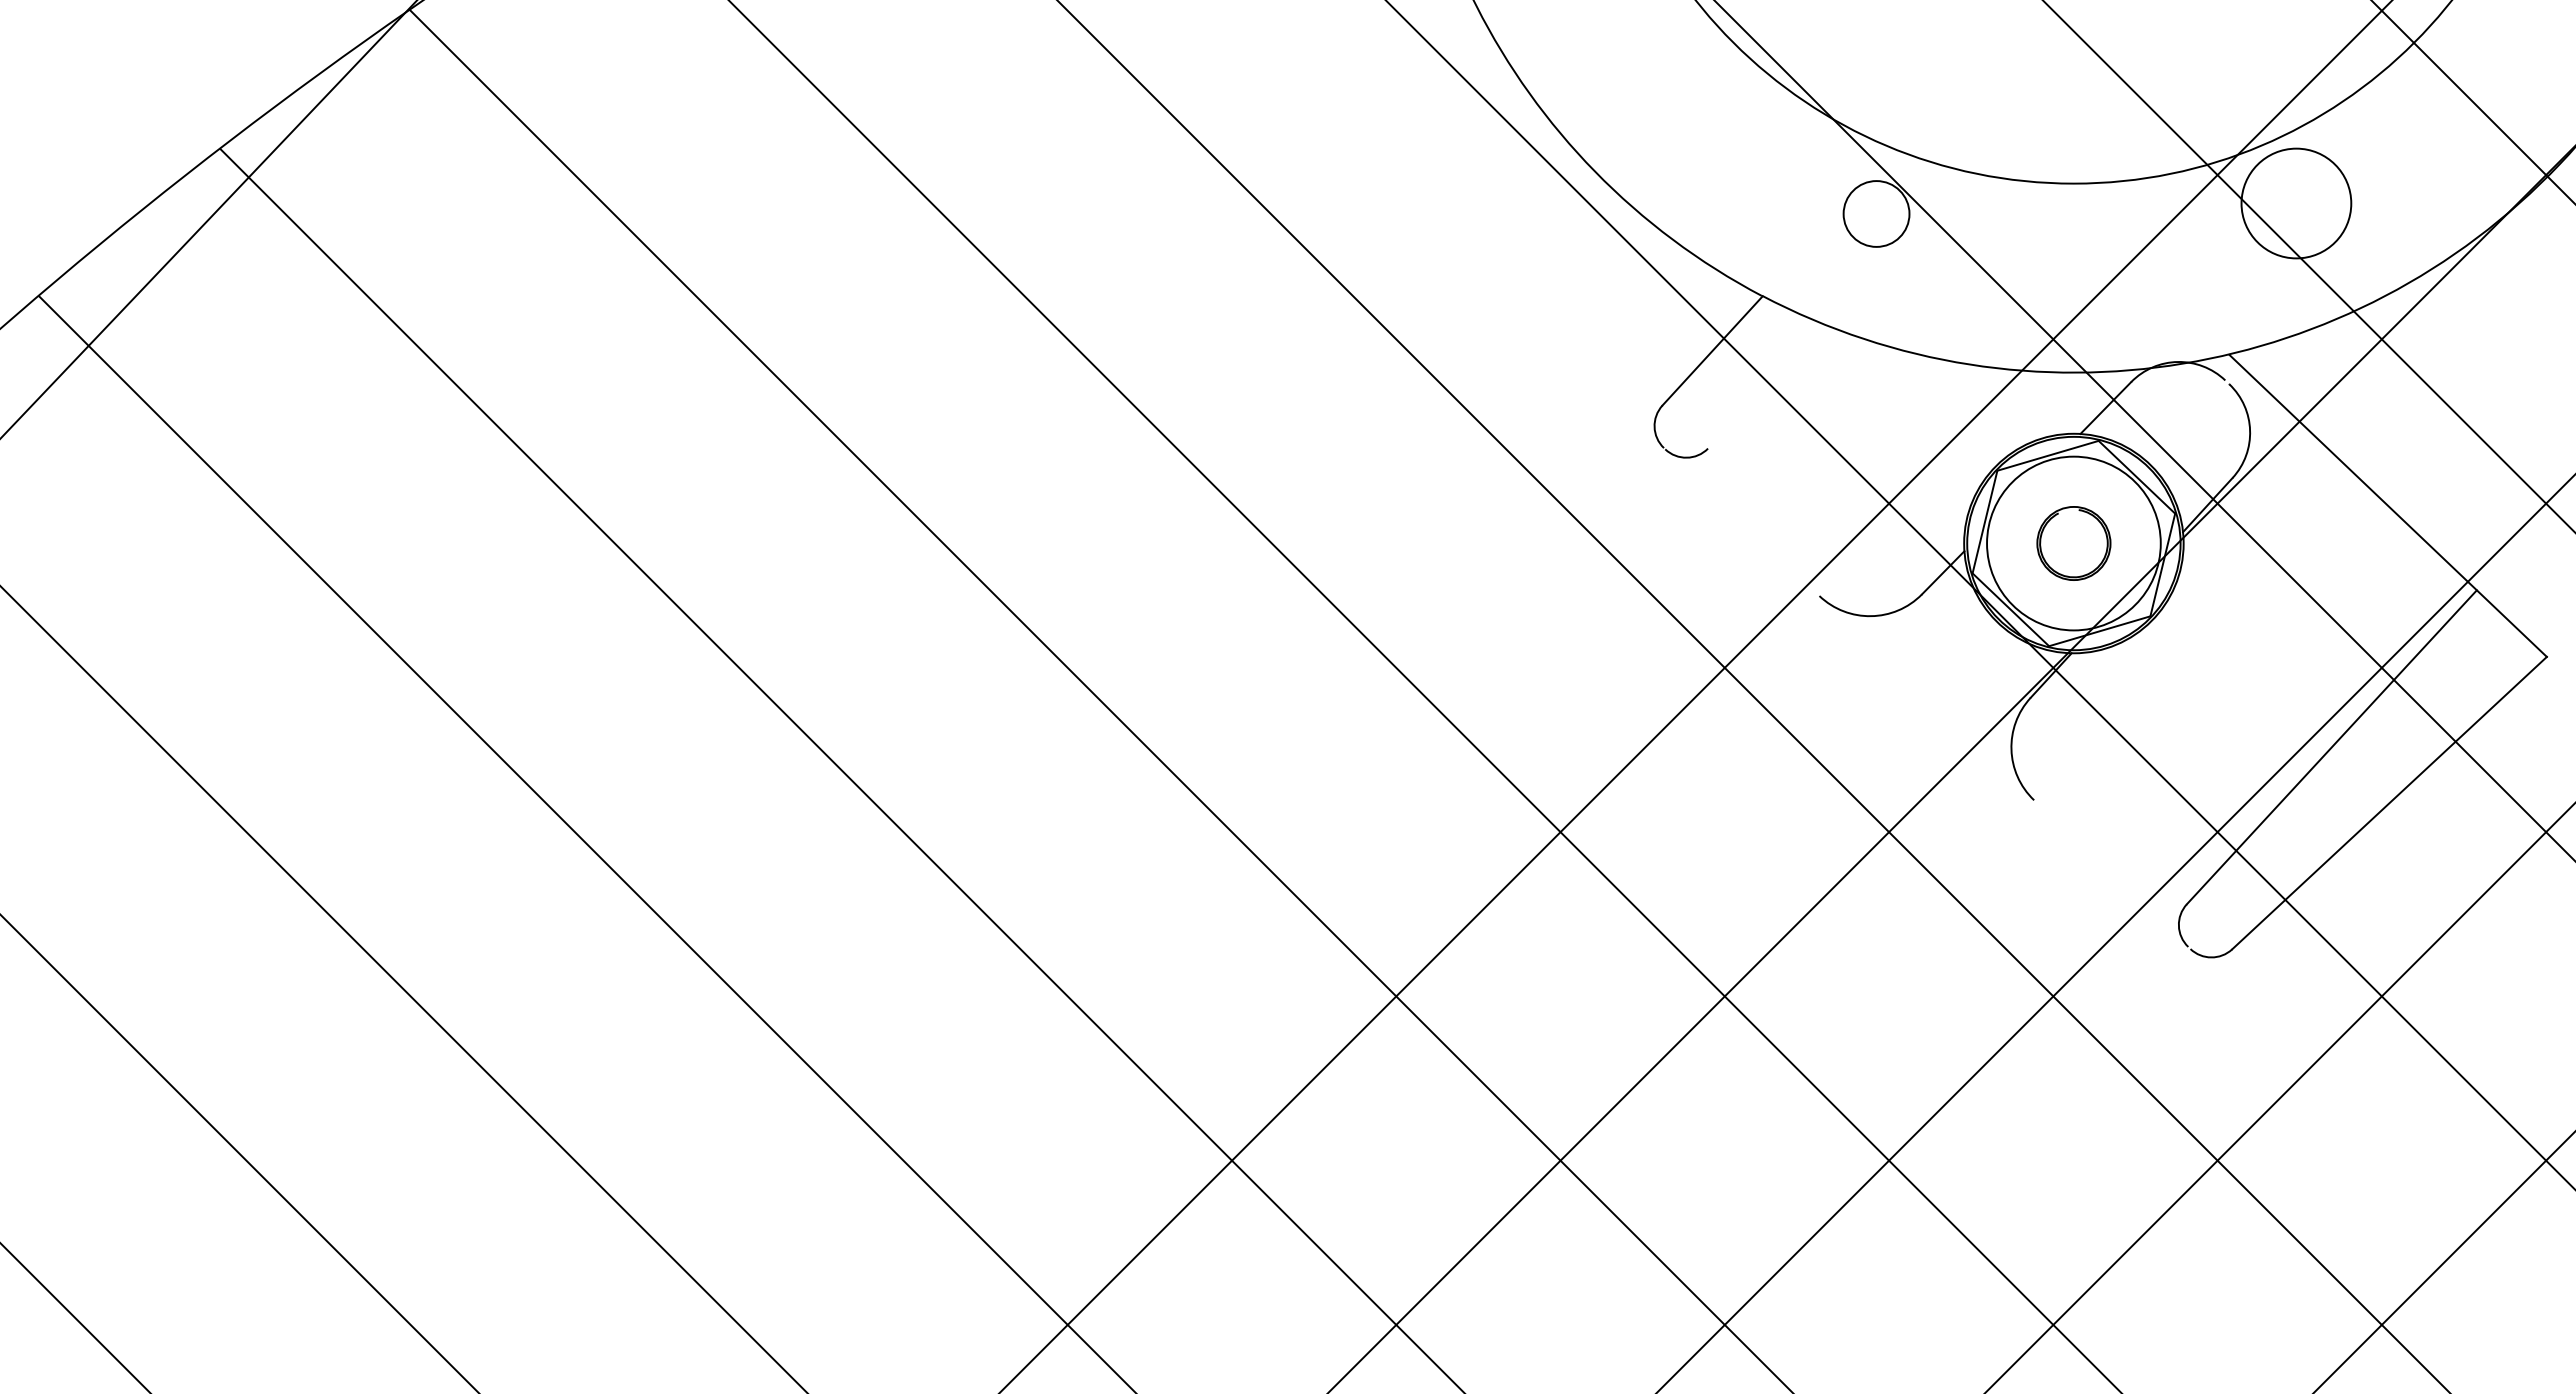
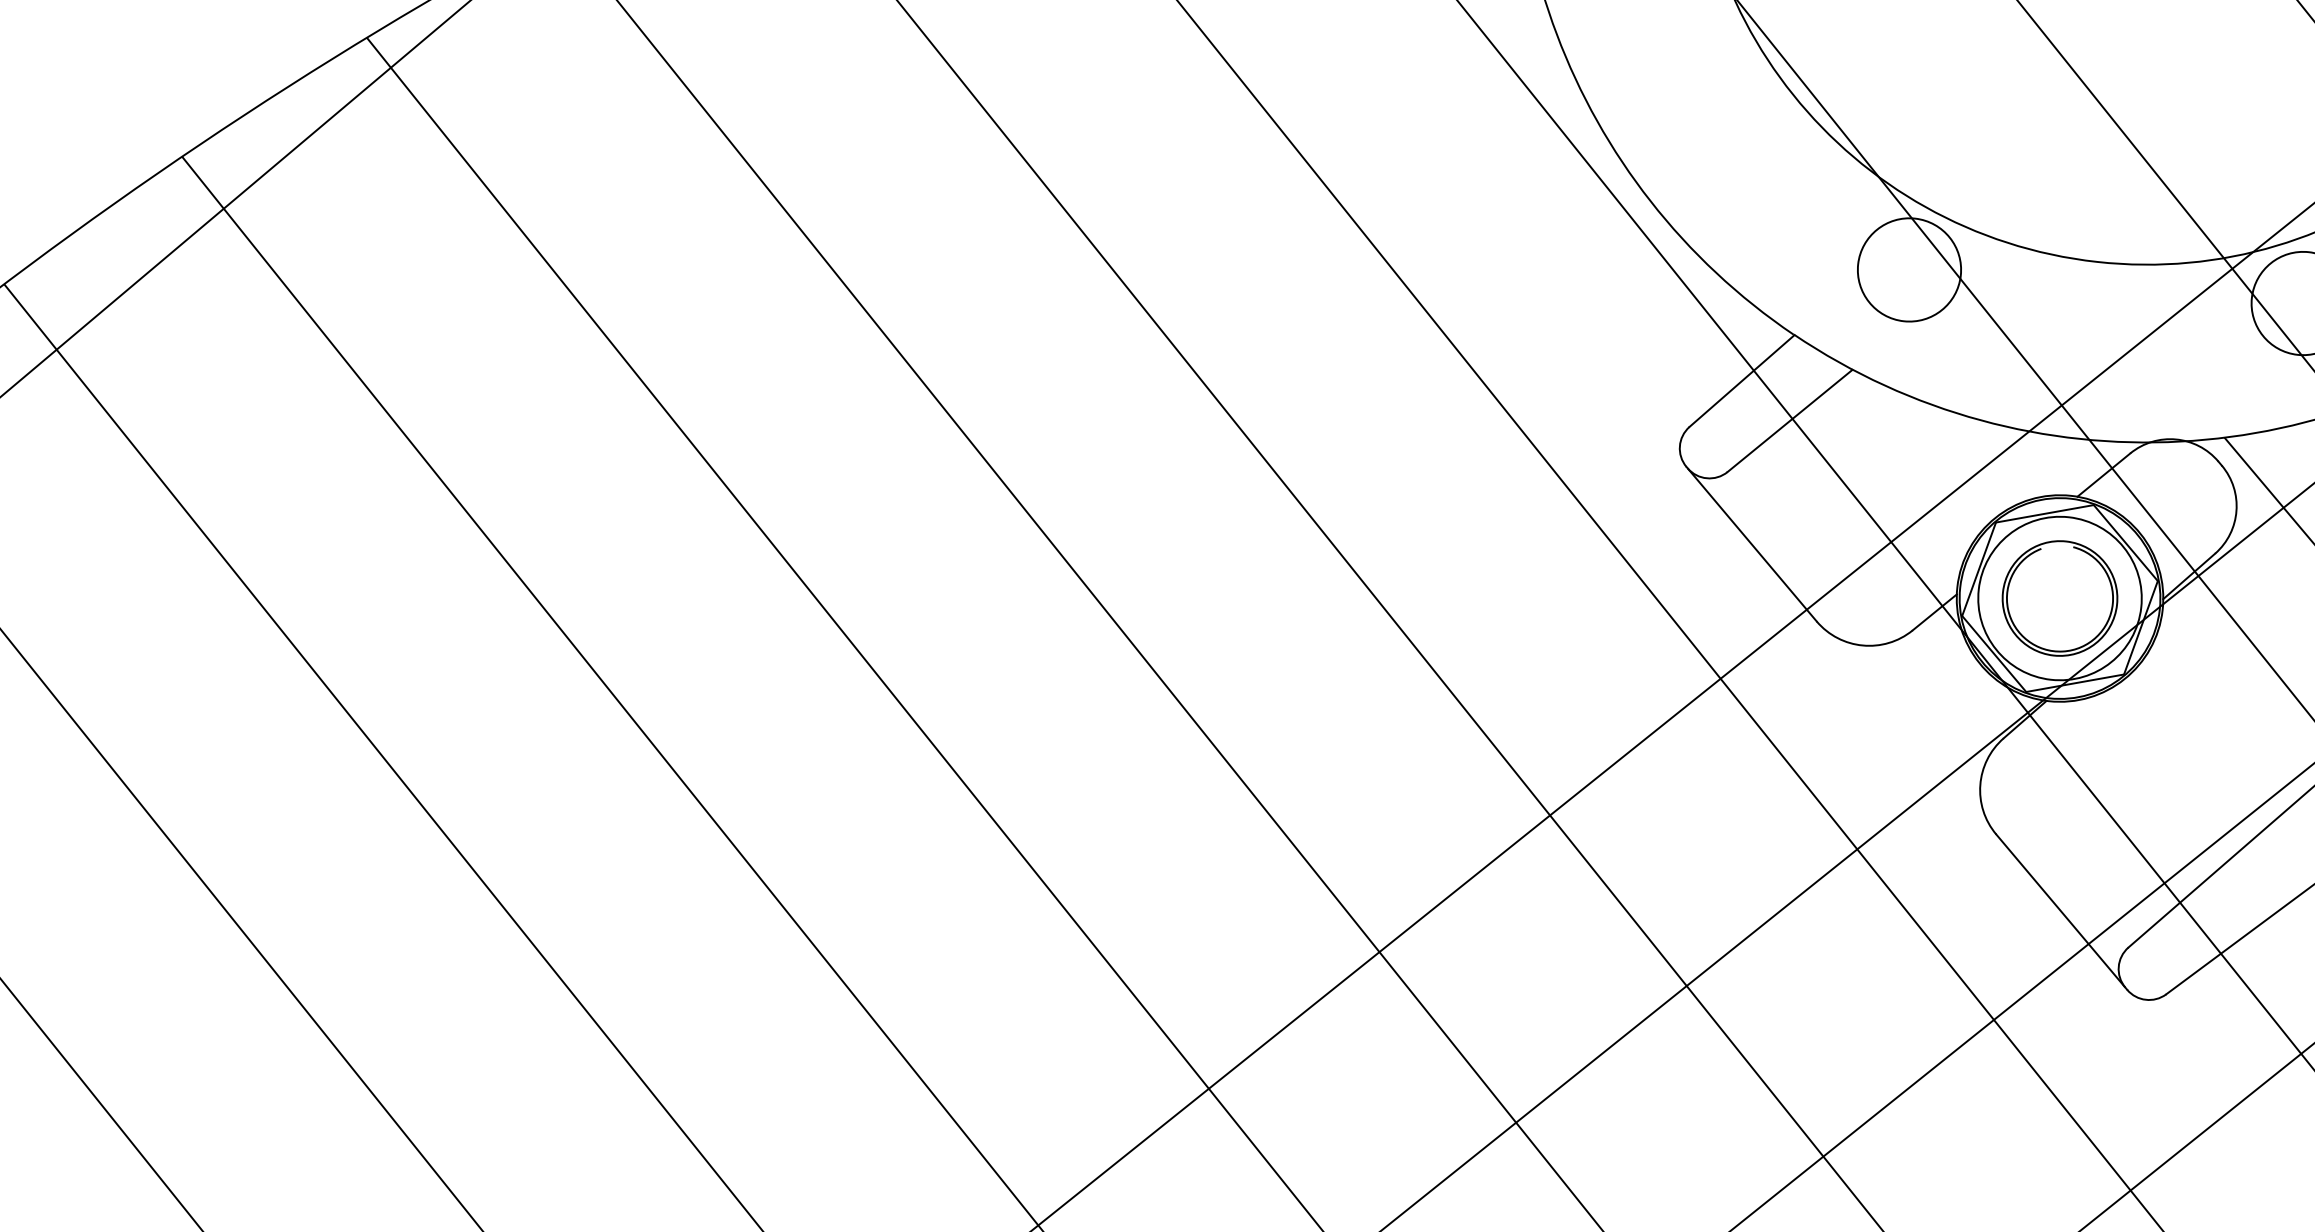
circle: (1876, 213) -> (1909, 269), size x1.67
line: (1767, 387) -> (1789, 420), added
line: (1741, 522) -> (1751, 544), added
part: (2073, 543) -> (2059, 598), size x1.67
line: (2112, 874) -> (2061, 912), added

